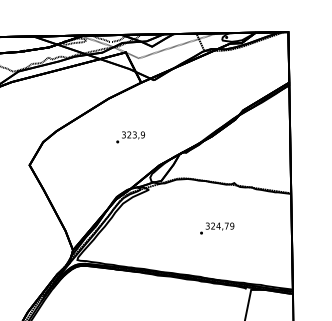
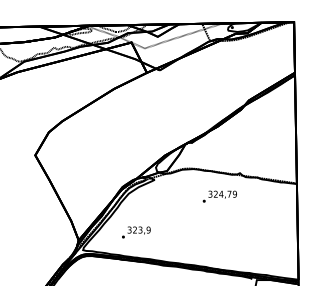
text: (130, 137) -> (136, 232), moved
text: (217, 228) -> (220, 196), moved

